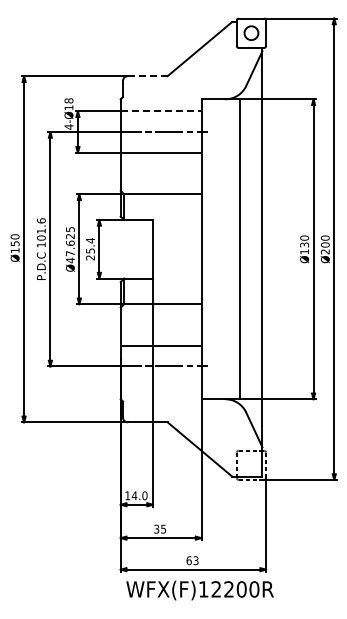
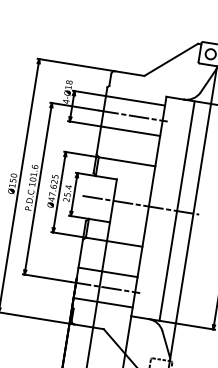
line: (147, 76) -> (129, 73), dashed -> solid
line: (161, 111) -> (135, 101), dashed -> solid
line: (190, 249) -> (140, 205), added
line: (160, 387) -> (102, 302), added

